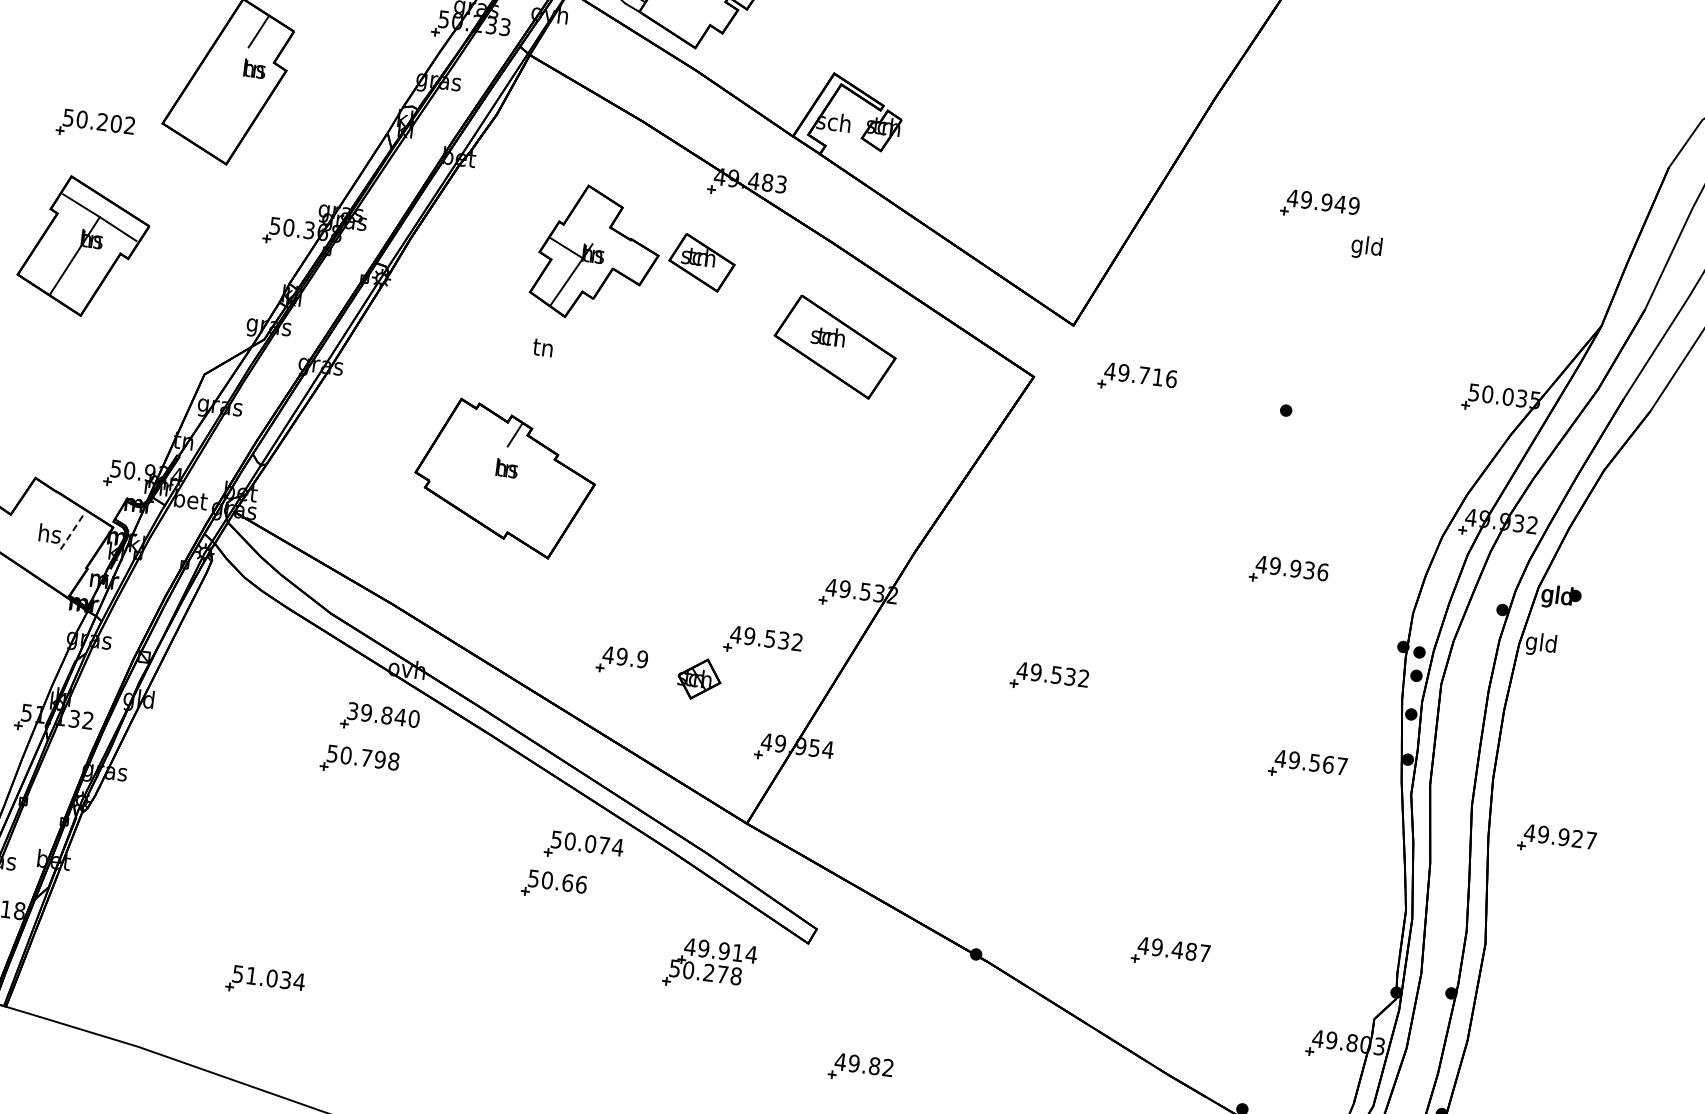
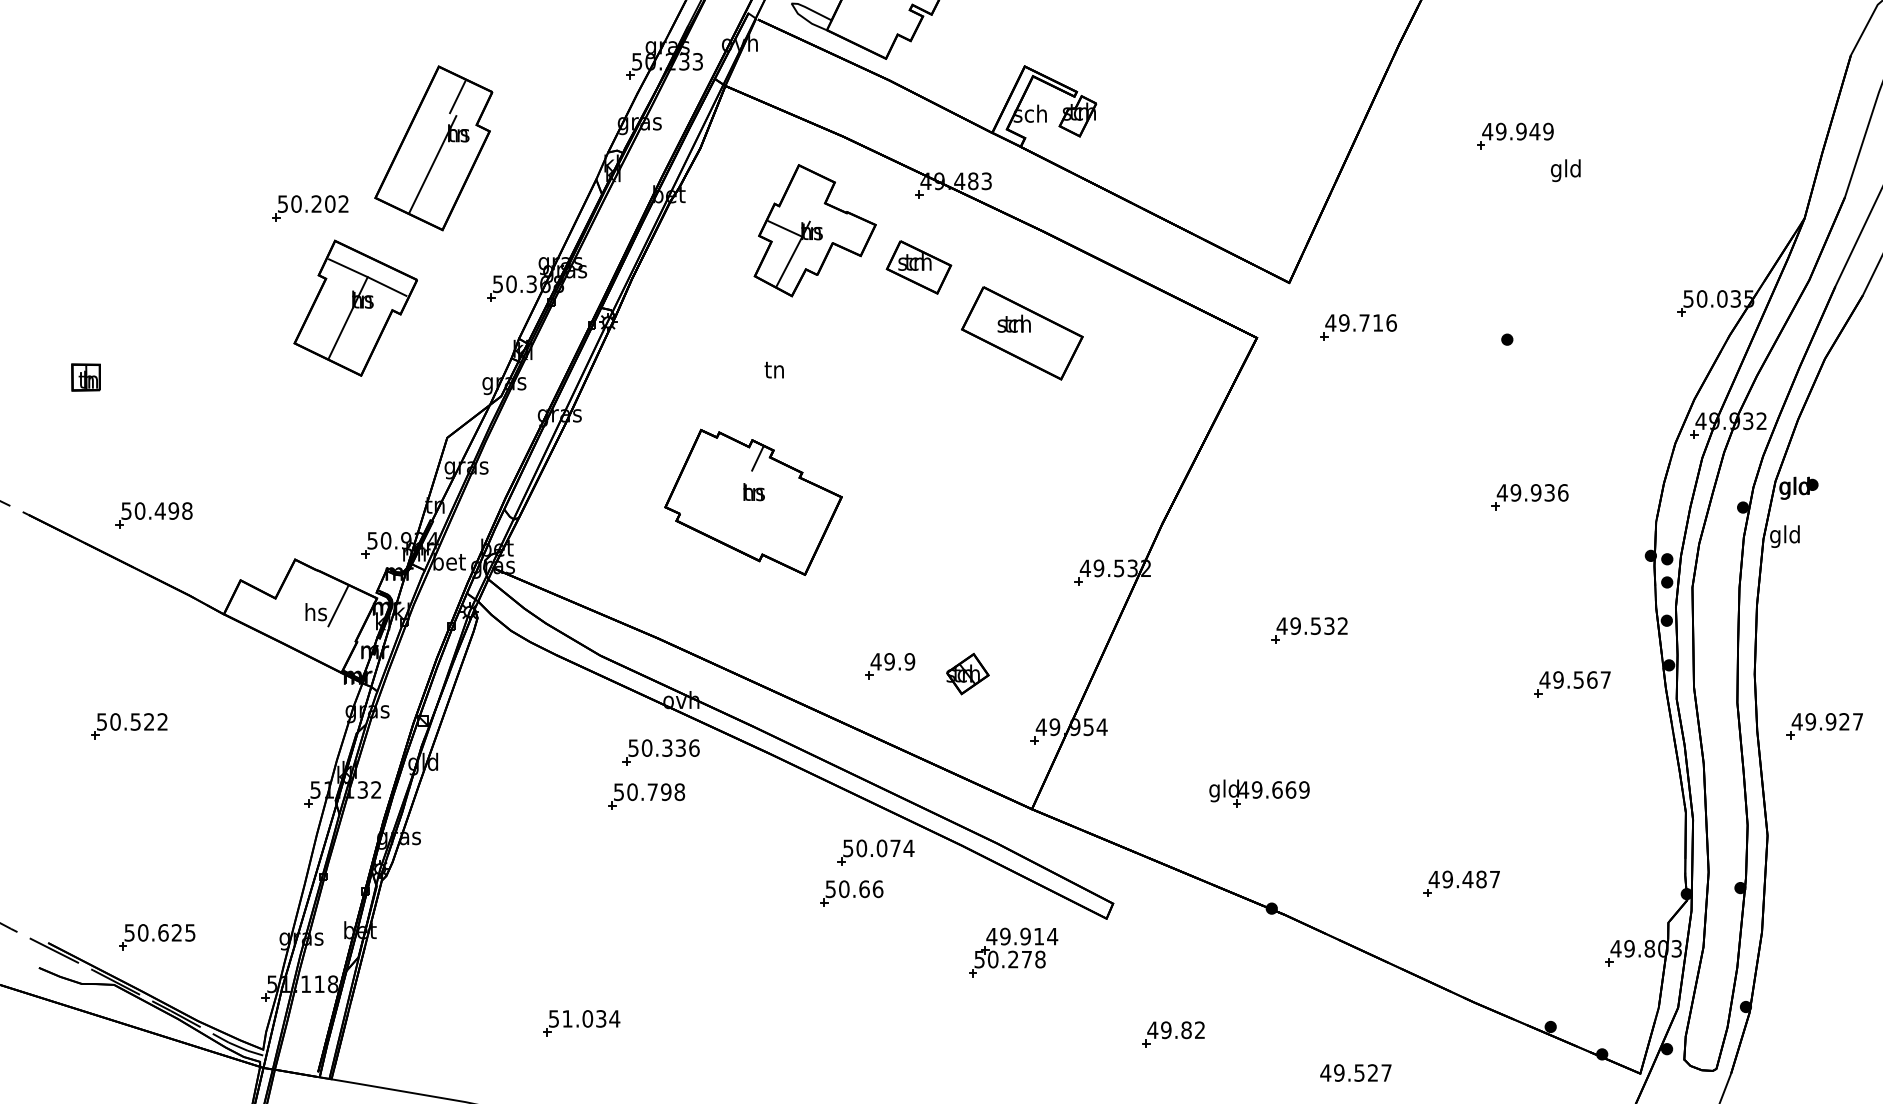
line: (224, 96) -> (432, 164), added
part: (83, 246) -> (355, 307), moved
part: (596, 253) -> (814, 230), moved
part: (835, 347) -> (1022, 333), moved
line: (73, 530) -> (338, 606), dashed -> solid
part: (763, 642) -> (1025, 630), removed
text: (384, 714) -> (664, 747), 39.840 -> 50.336
part: (978, 836) -> (1259, 793), added

